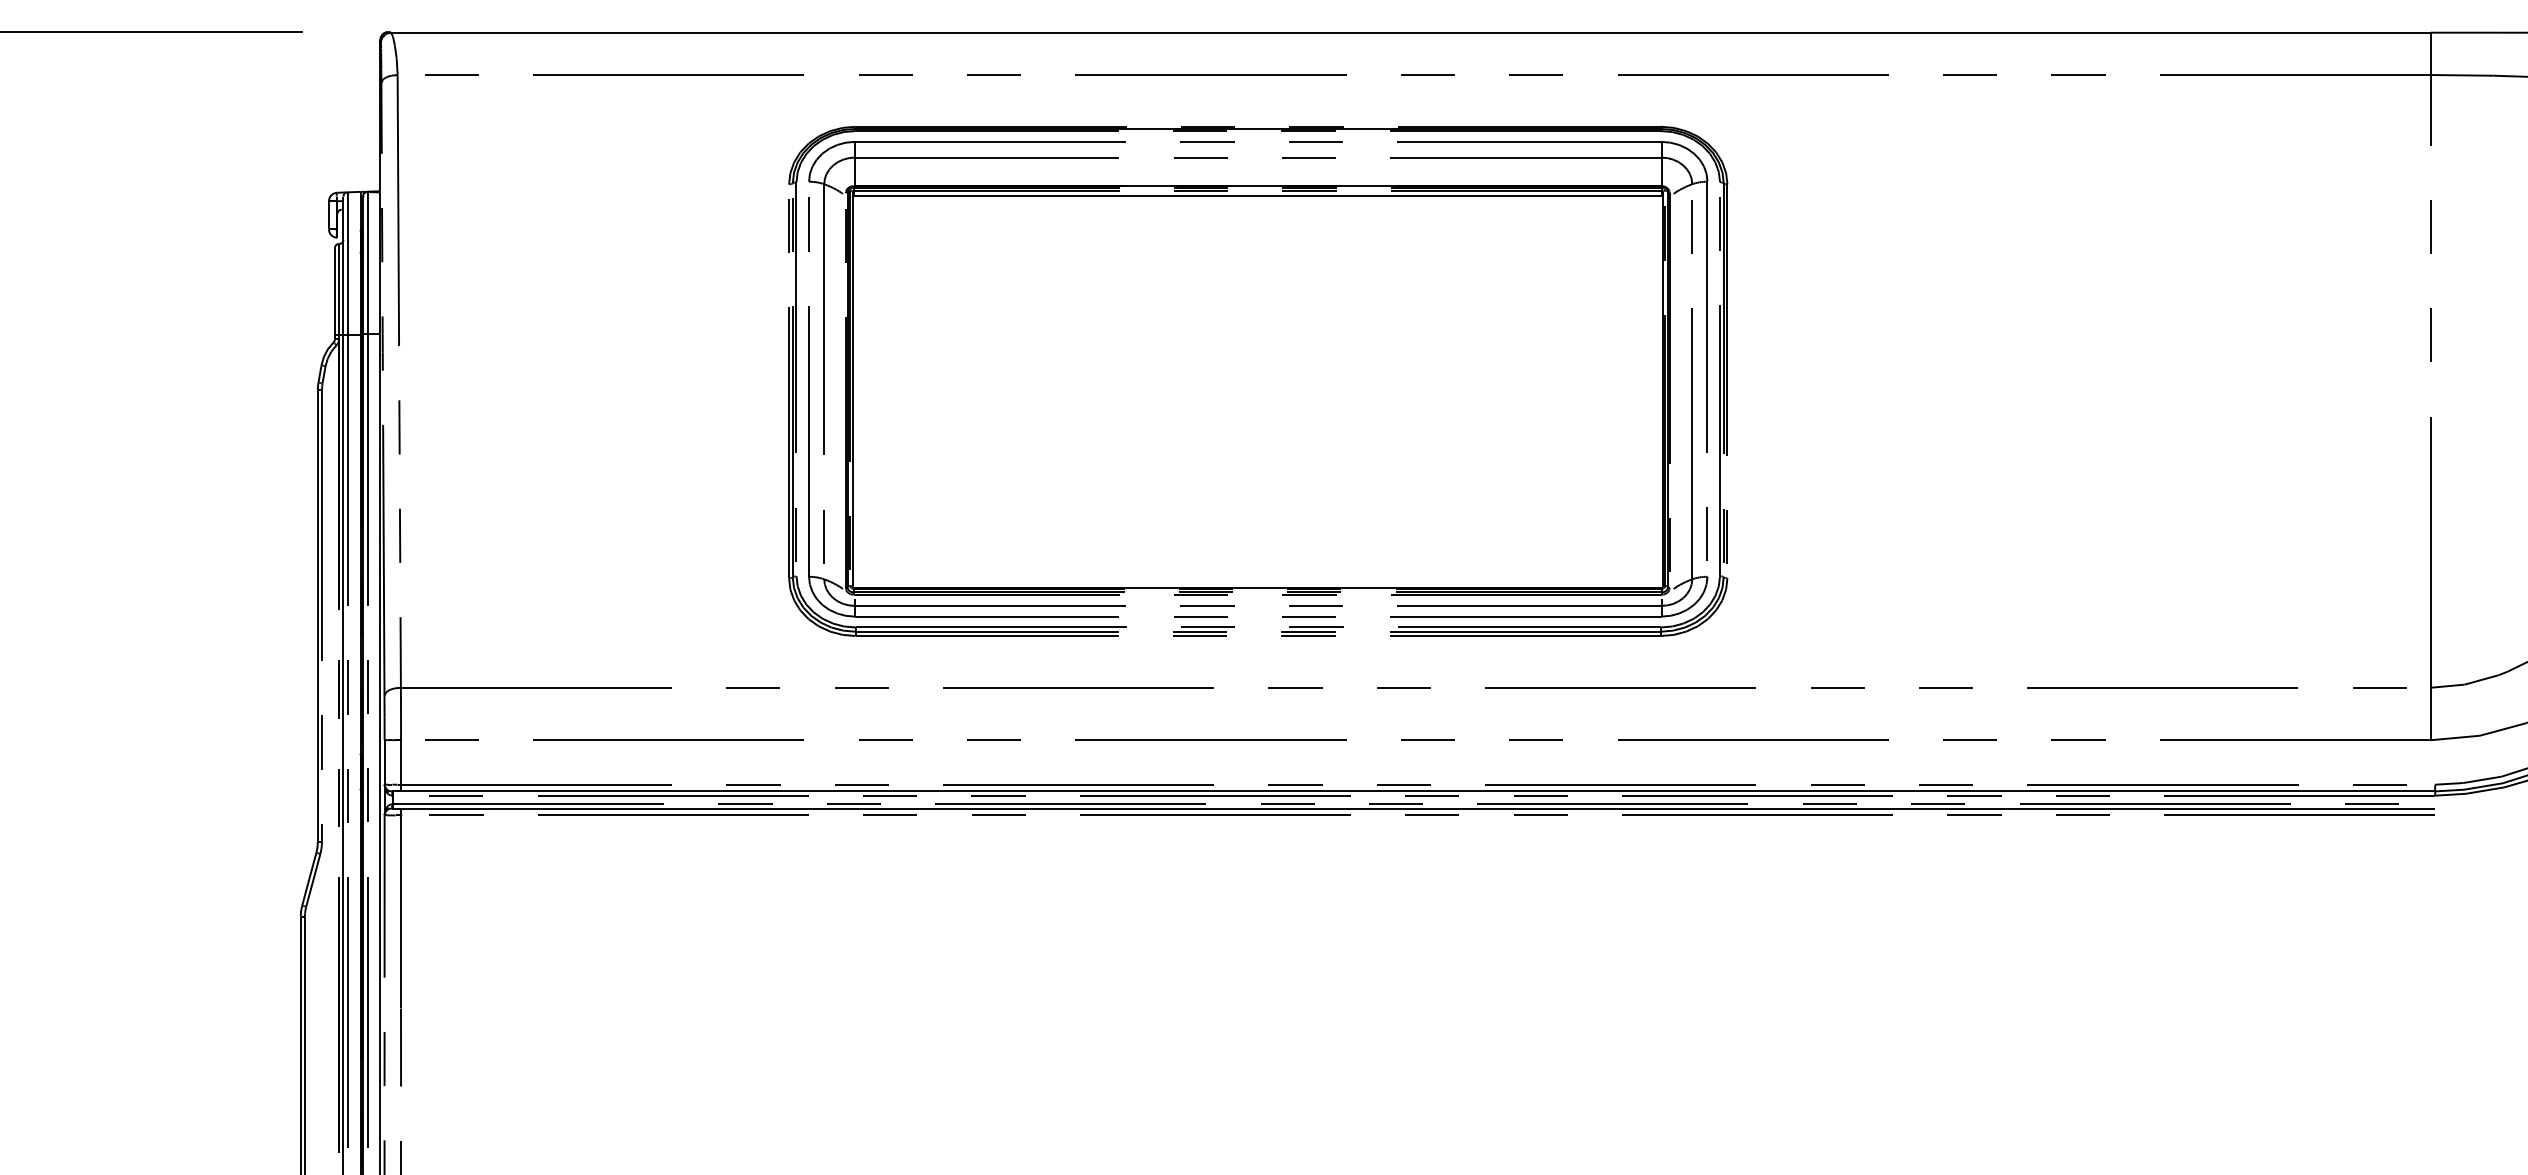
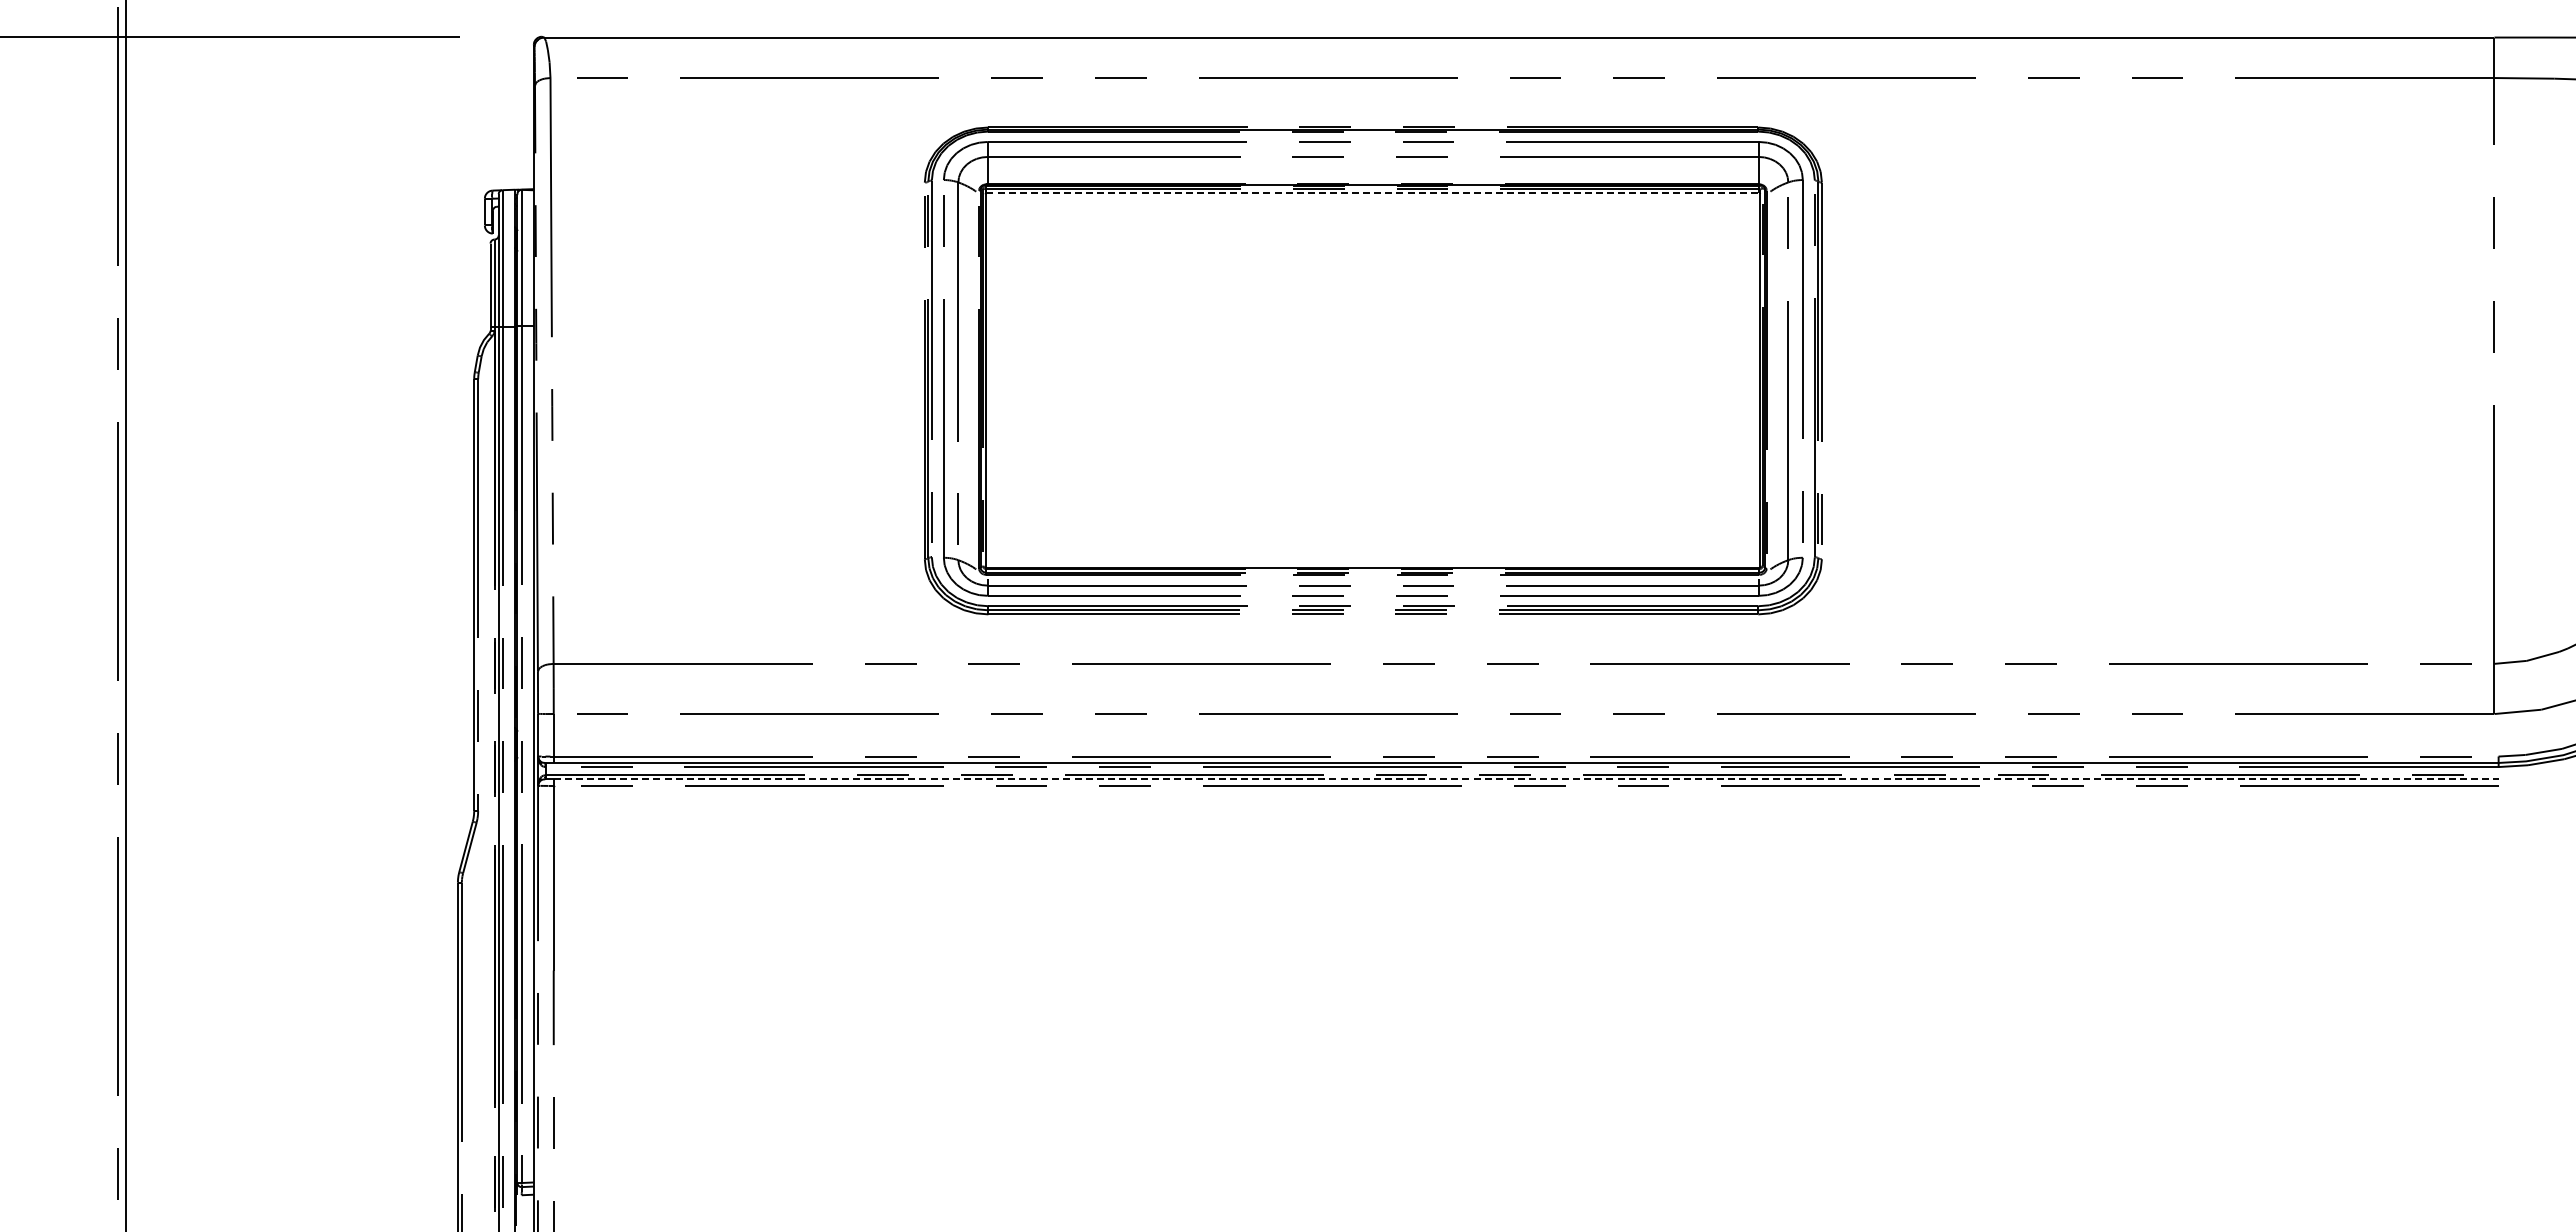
line: (1258, 195) -> (1373, 193), solid -> dashed
line: (1418, 808) -> (1526, 779), solid -> dashed

